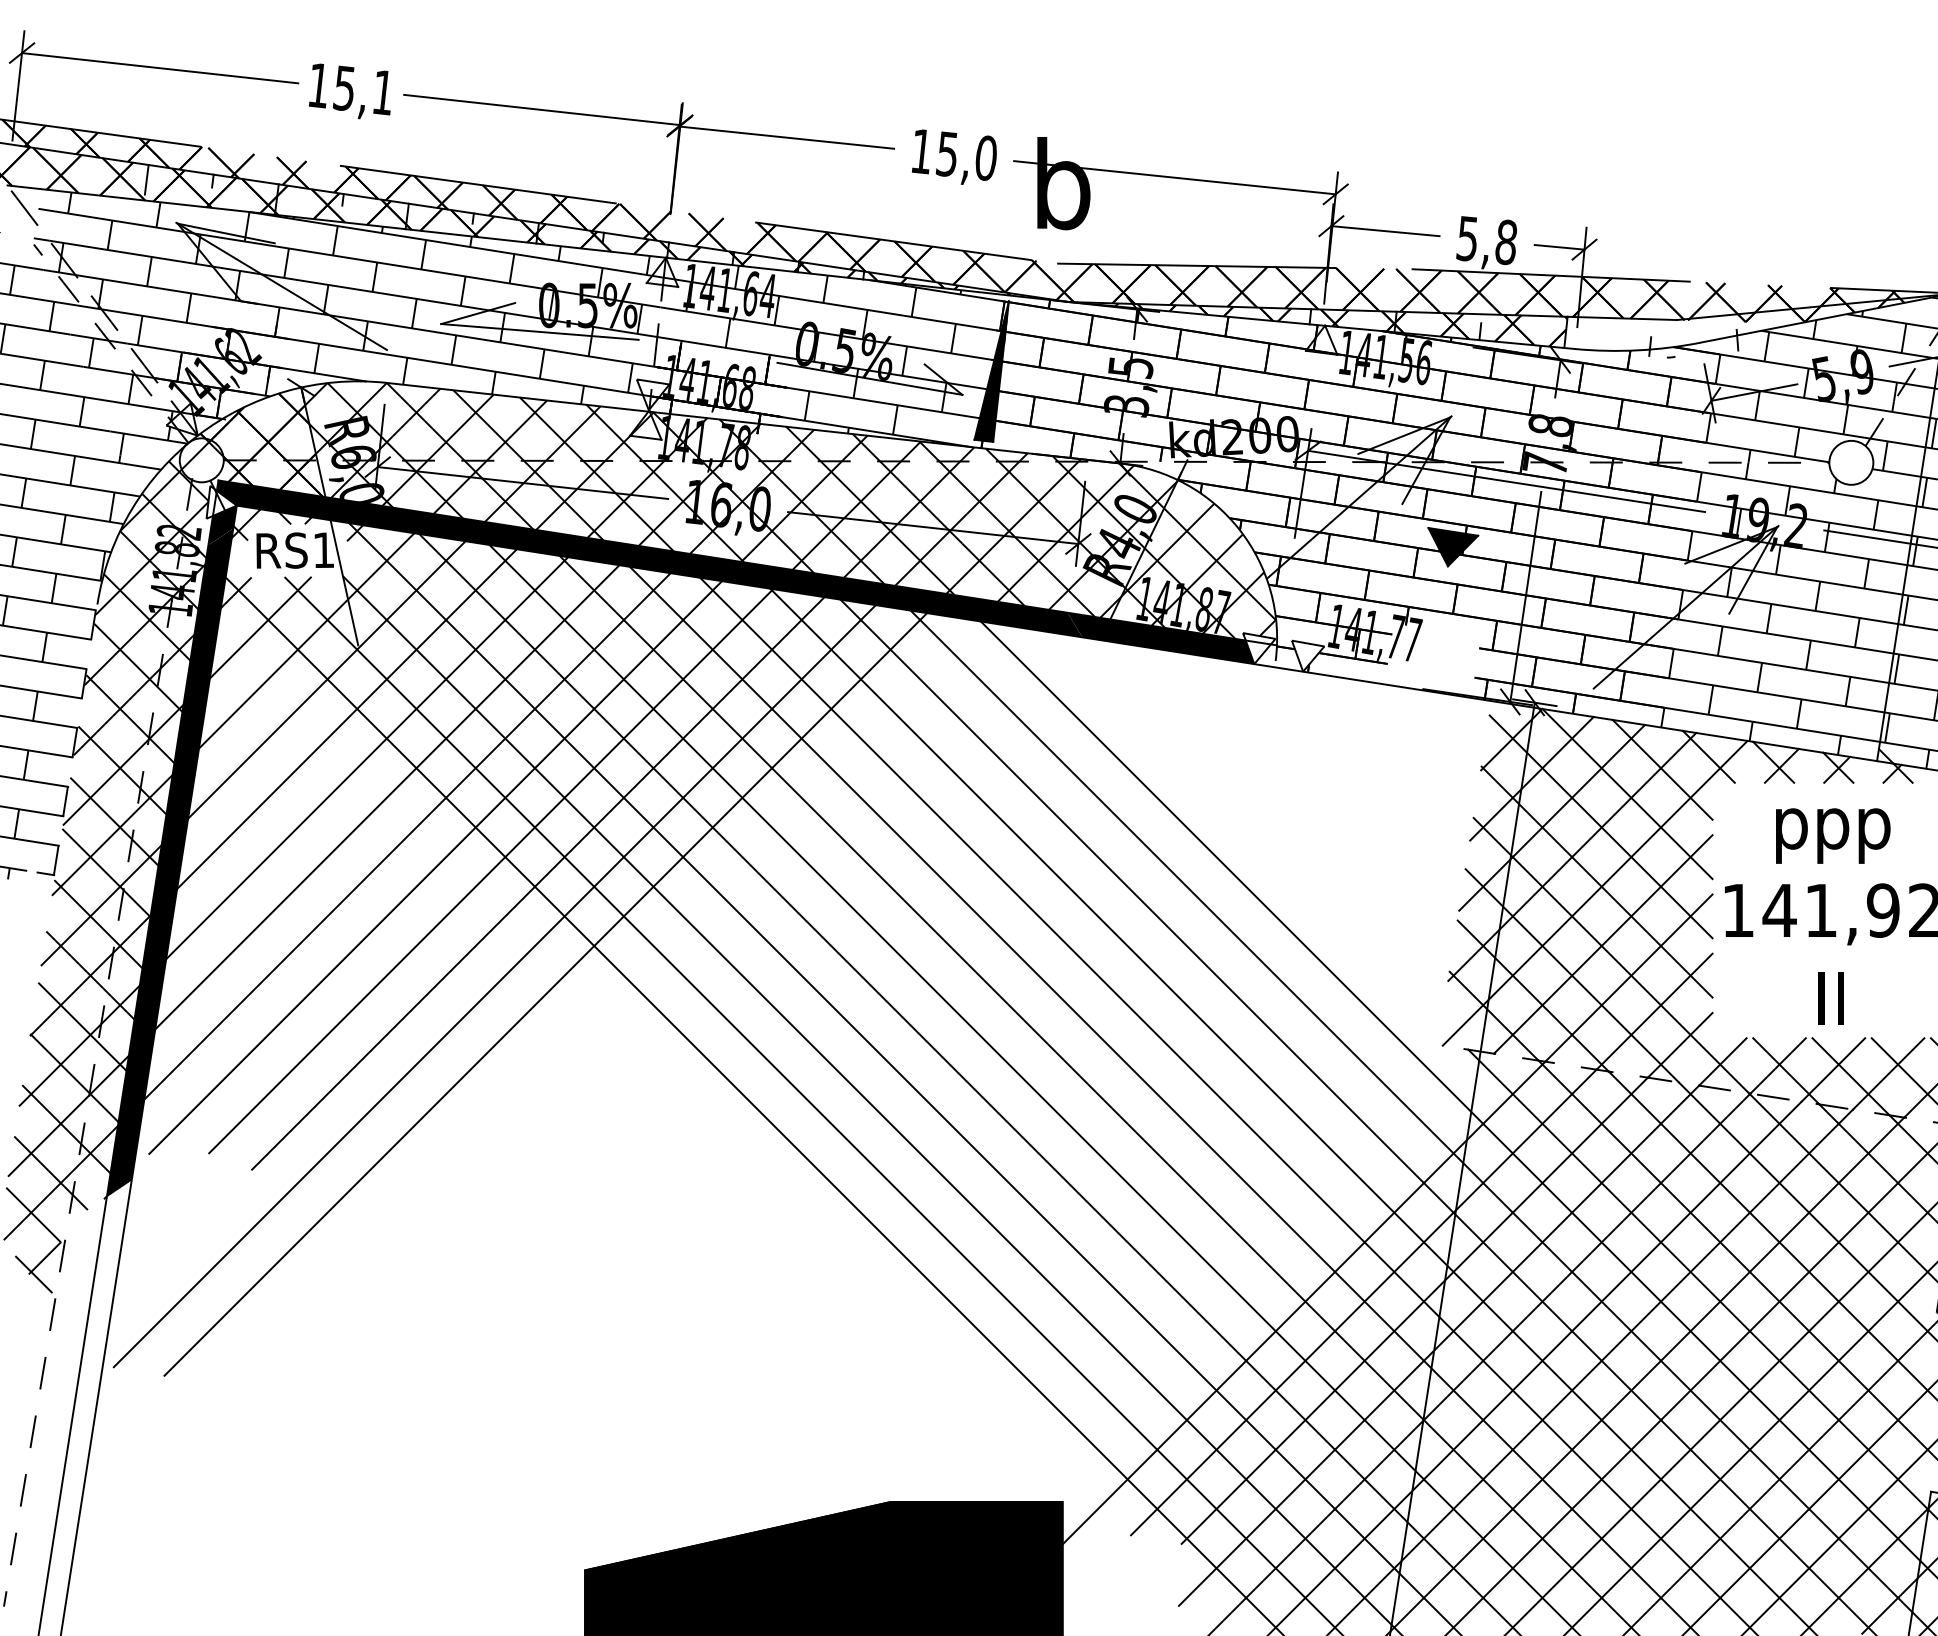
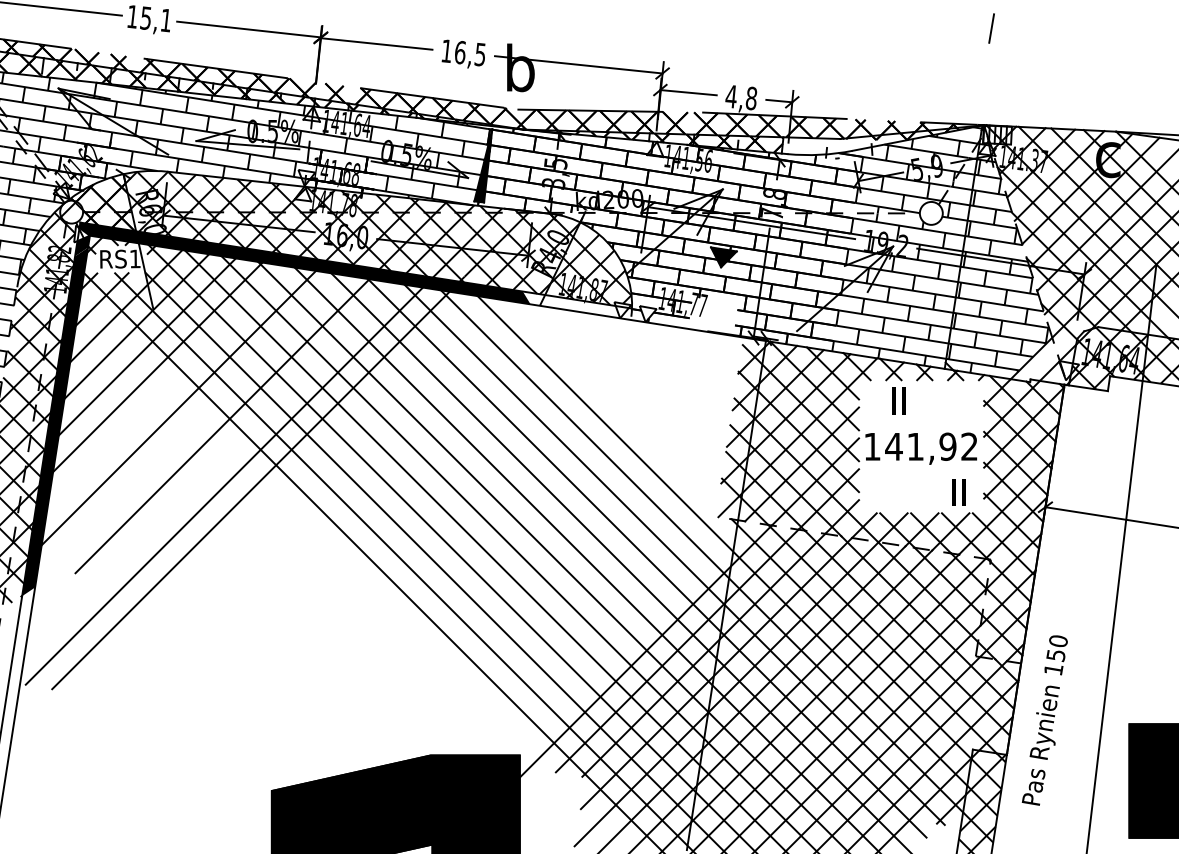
text: (965, 155) -> (469, 53), 15,0 -> 16,5
text: (1465, 238) -> (730, 96), 5,8 -> 4,8
fill: (1160, 637) -> (571, 304), removed
line: (387, 796) -> (168, 387), removed
text: (1832, 829) -> (921, 404), ppp -> II
line: (435, 867) -> (193, 424), removed
line: (537, 883) -> (246, 432), removed
text: (1830, 998) -> (958, 492), moved

